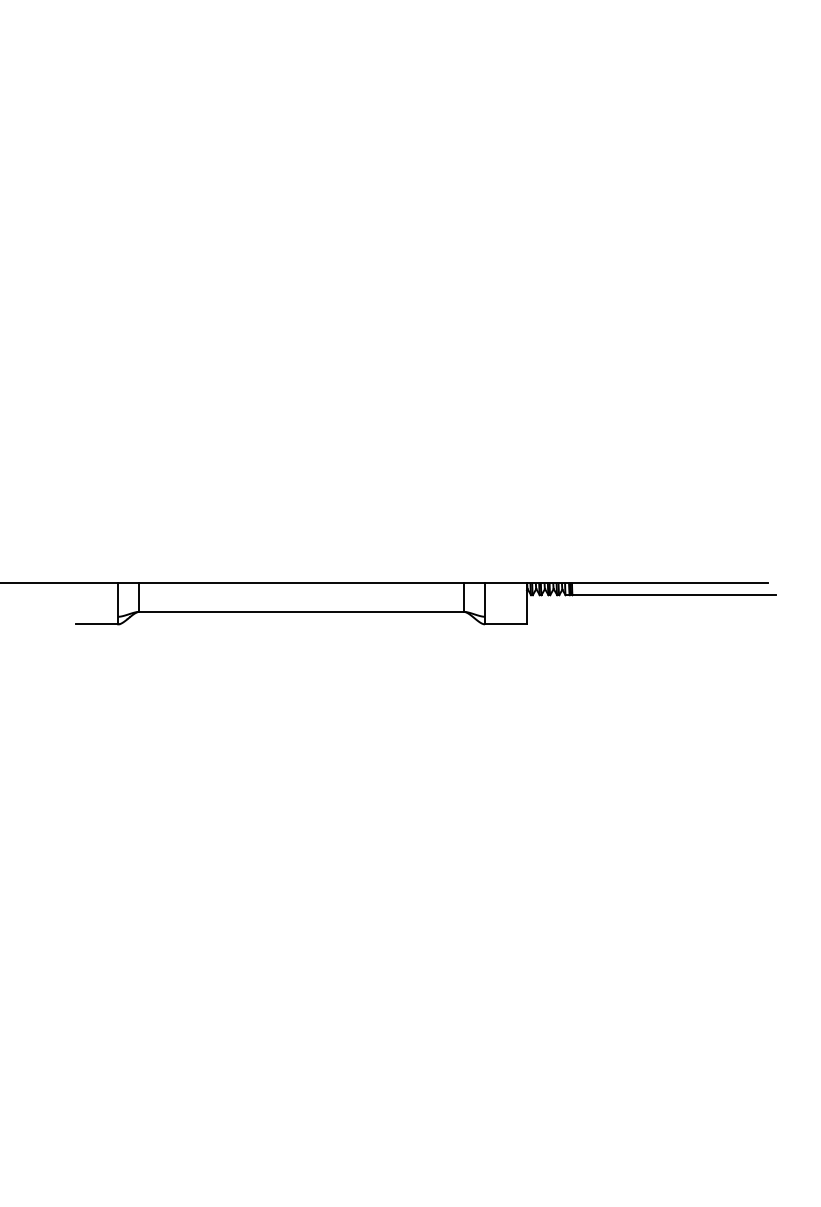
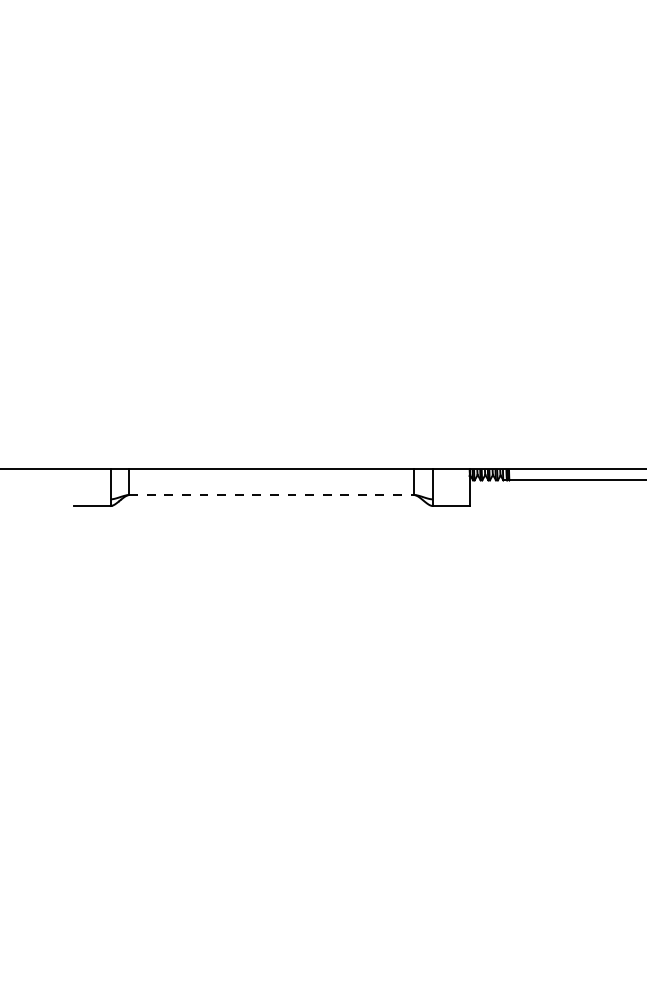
line: (302, 611) -> (272, 494), solid -> dashed

